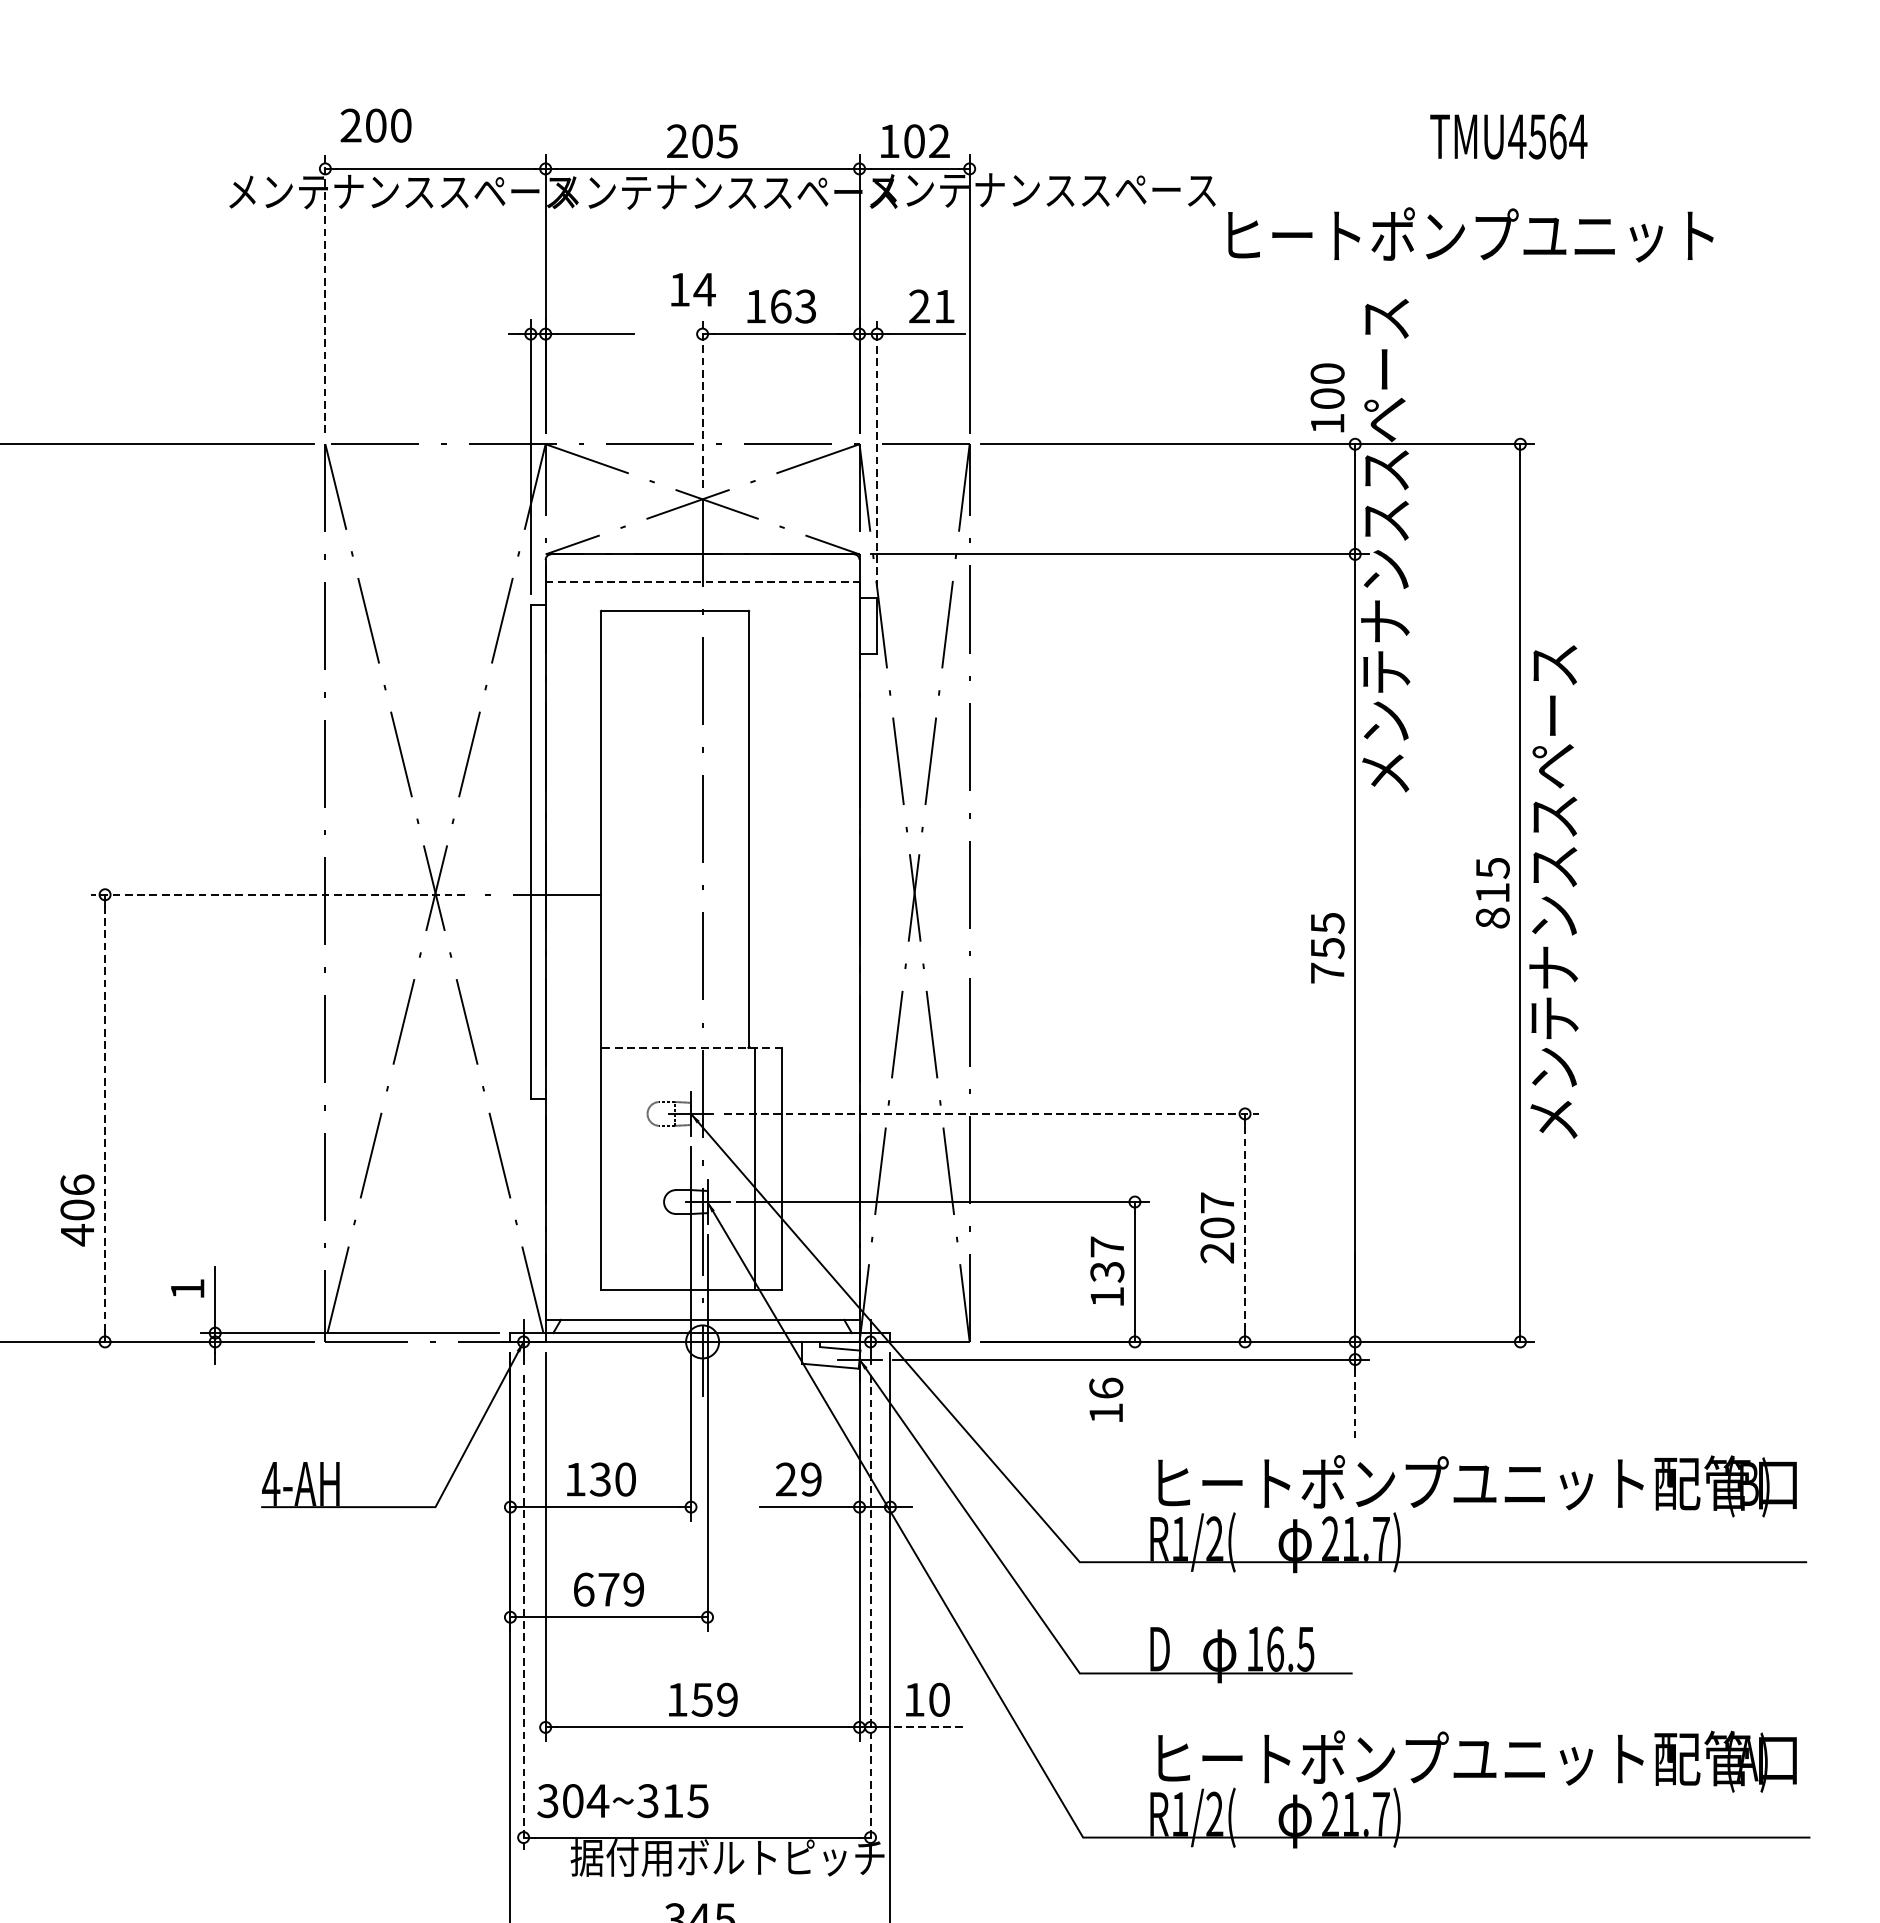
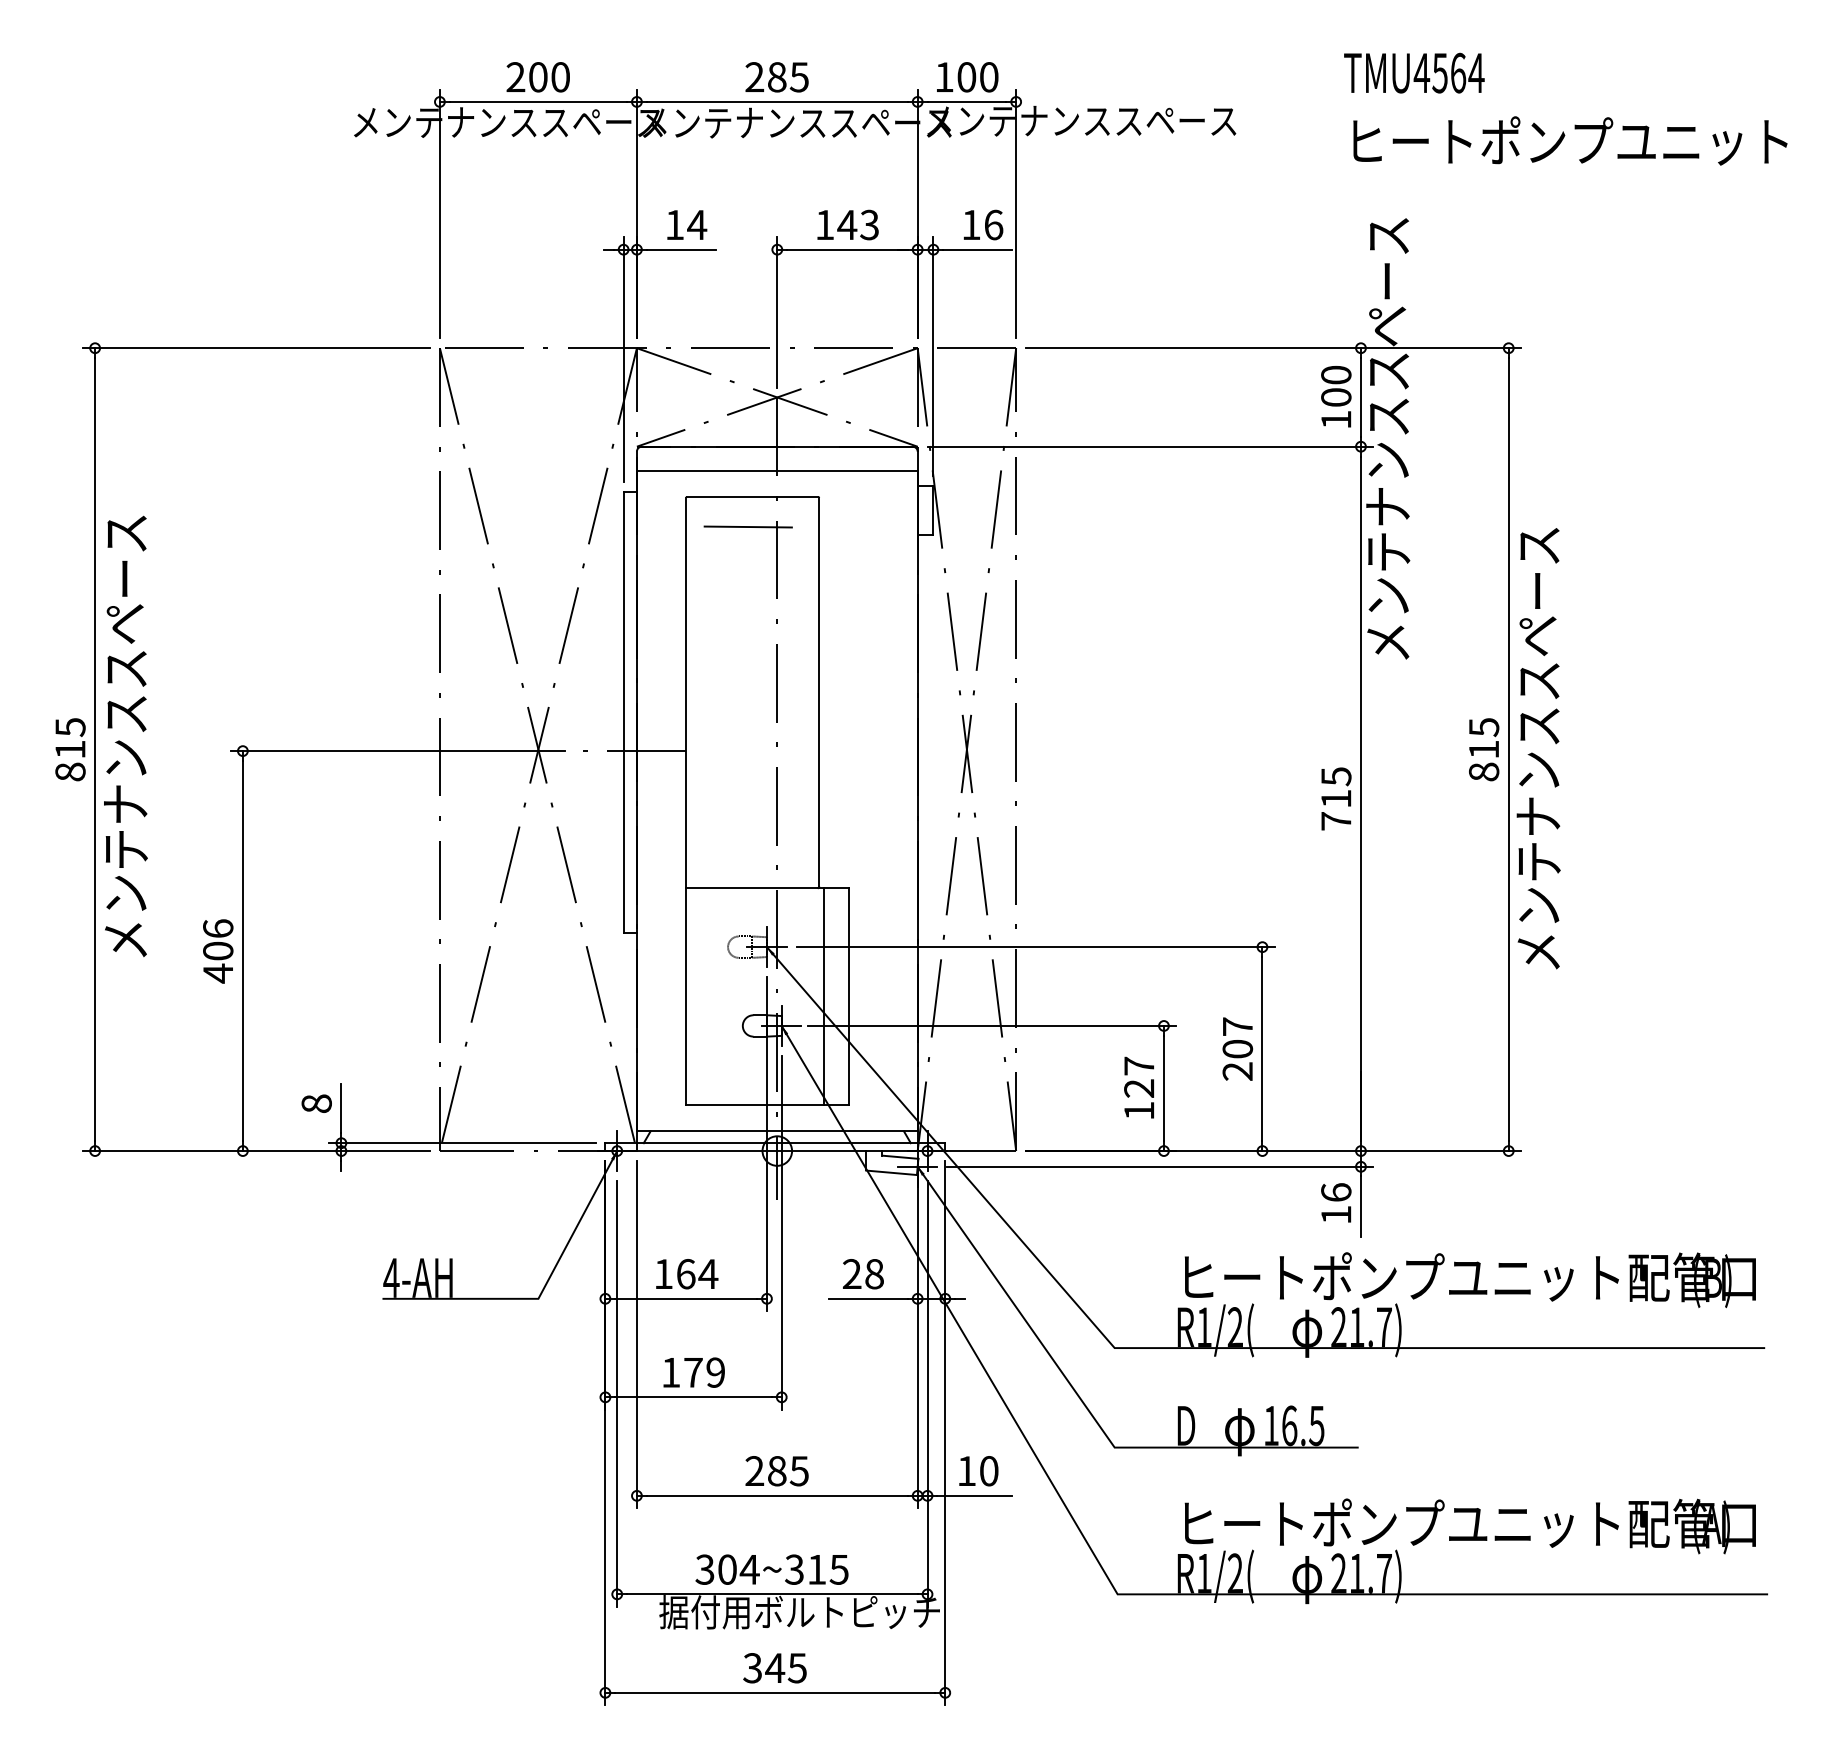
text: (375, 125) -> (537, 77), moved
text: (1508, 135) -> (1414, 72), moved
text: (702, 141) -> (777, 77), 205 -> 285
text: (939, 141) -> (989, 77), 102 -> 100
text: (1470, 234) -> (1570, 140), moved
text: (693, 289) -> (687, 224), moved
line: (324, 293) -> (439, 213), dashed -> solid
text: (781, 305) -> (847, 224), 163 -> 143
text: (932, 305) -> (982, 224), 21 -> 16
text: (1327, 397) -> (1336, 396), moved
line: (702, 404) -> (777, 312), dashed -> solid
line: (877, 453) -> (933, 356), dashed -> solid
line: (702, 582) -> (777, 471), dashed -> solid
line: (669, 643) -> (747, 526), added
line: (277, 895) -> (397, 751), dashed -> solid
text: (1327, 947) -> (1336, 798), 755 -> 715
line: (690, 1048) -> (766, 888), dashed -> solid
line: (992, 1114) -> (1036, 947), dashed -> solid
line: (104, 1118) -> (242, 951), dashed -> solid
text: (77, 1210) -> (218, 951), moved
line: (1245, 1227) -> (1262, 1048), dashed -> solid
text: (1107, 1271) -> (1139, 1088), 137 -> 127
text: (187, 1288) -> (316, 1103), 1 -> 8
text: (1106, 1399) -> (1336, 1202), moved
line: (1354, 1403) -> (1360, 1206), dashed -> solid
text: (613, 1479) -> (697, 1274), 130 -> 164
text: (811, 1479) -> (874, 1274), 29 -> 28
text: (584, 1589) -> (671, 1372), 679 -> 179
line: (523, 1614) -> (617, 1394), dashed -> solid
line: (870, 1614) -> (927, 1394), dashed -> solid
text: (701, 1700) -> (776, 1471), 159 -> 285
line: (923, 1727) -> (974, 1495), dashed -> solid
text: (622, 1800) -> (771, 1569), moved

